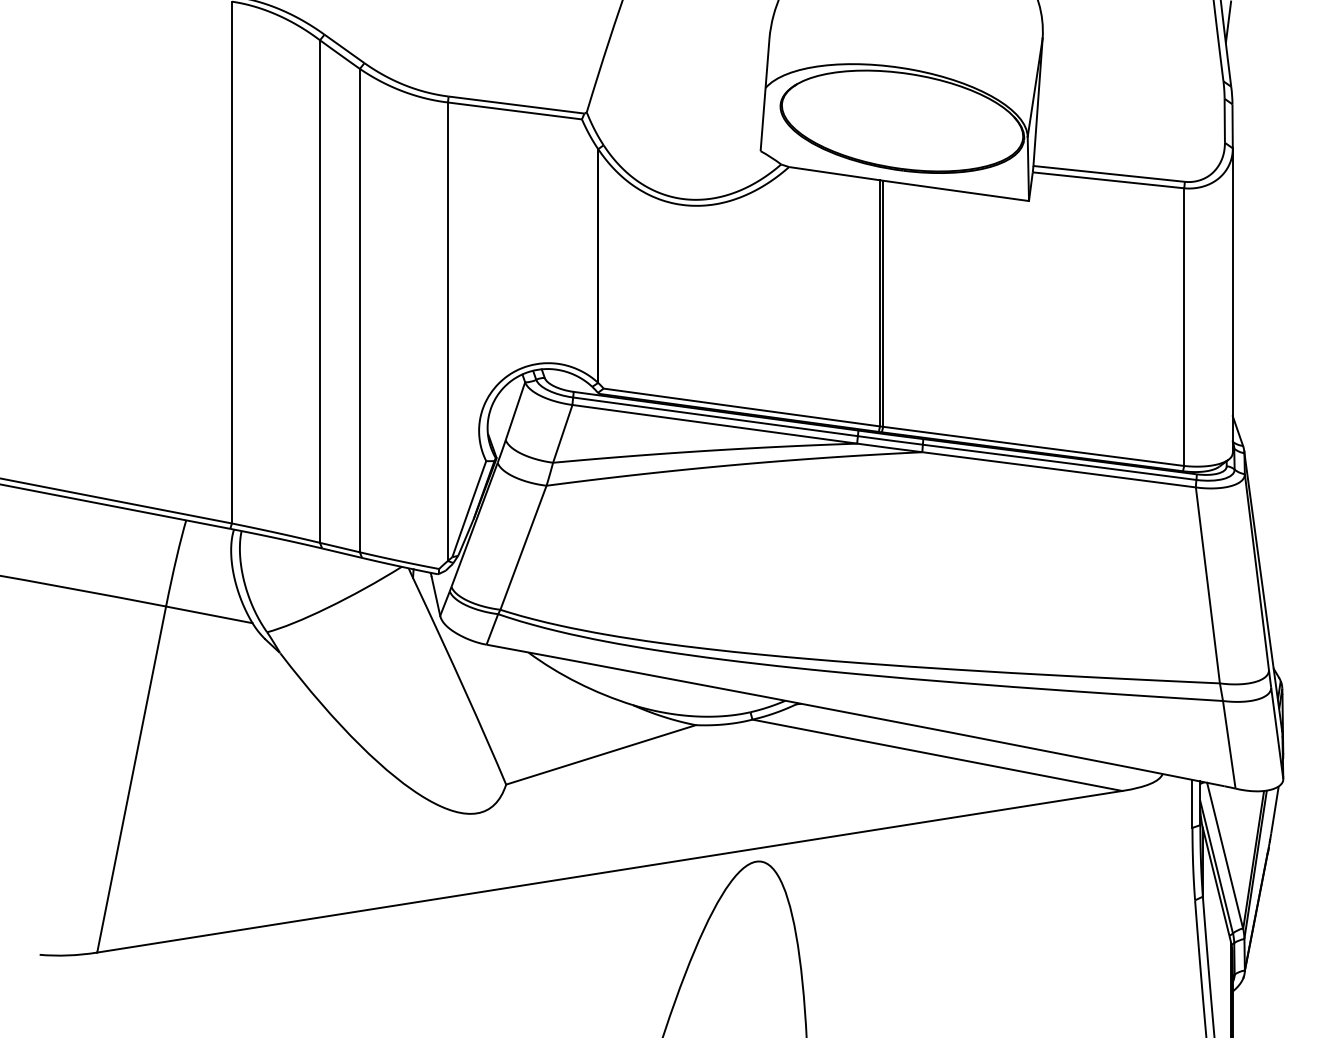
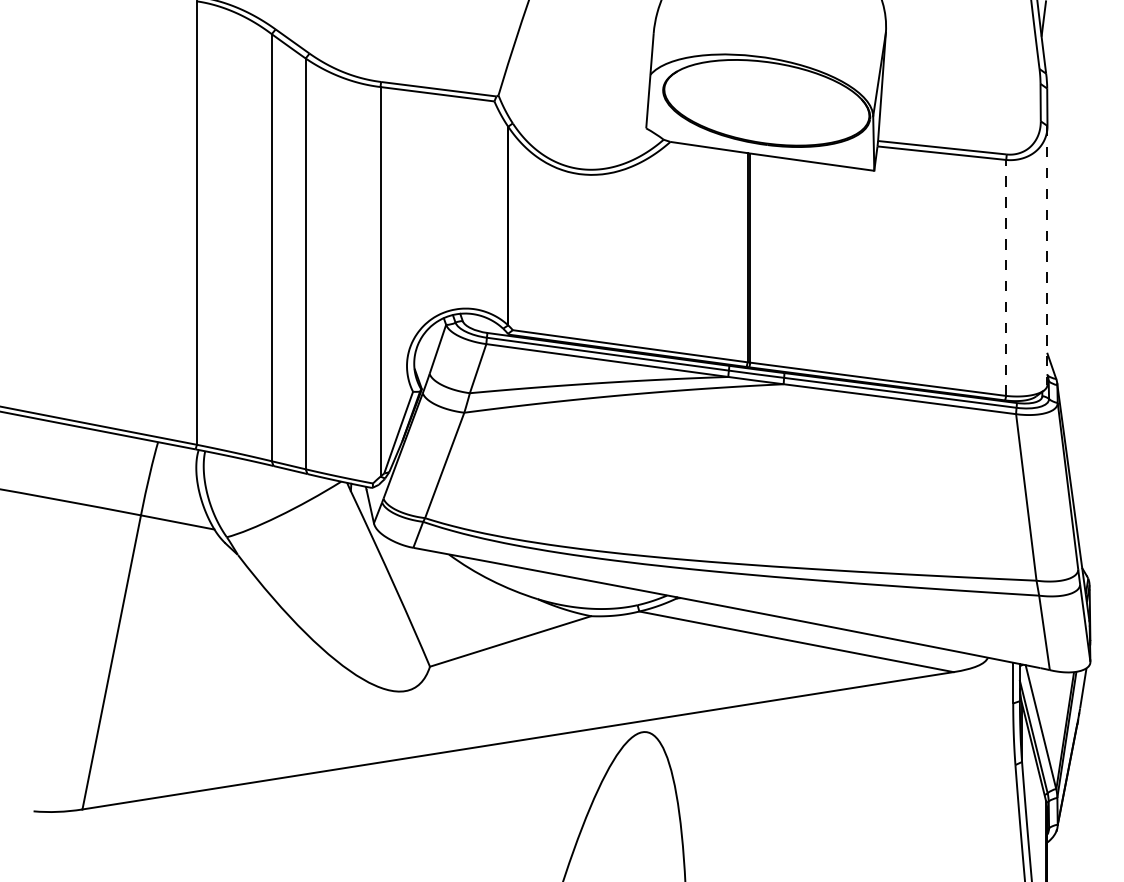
line: (1232, 300) -> (1047, 255), solid -> dashed
line: (1184, 327) -> (1006, 278), solid -> dashed

